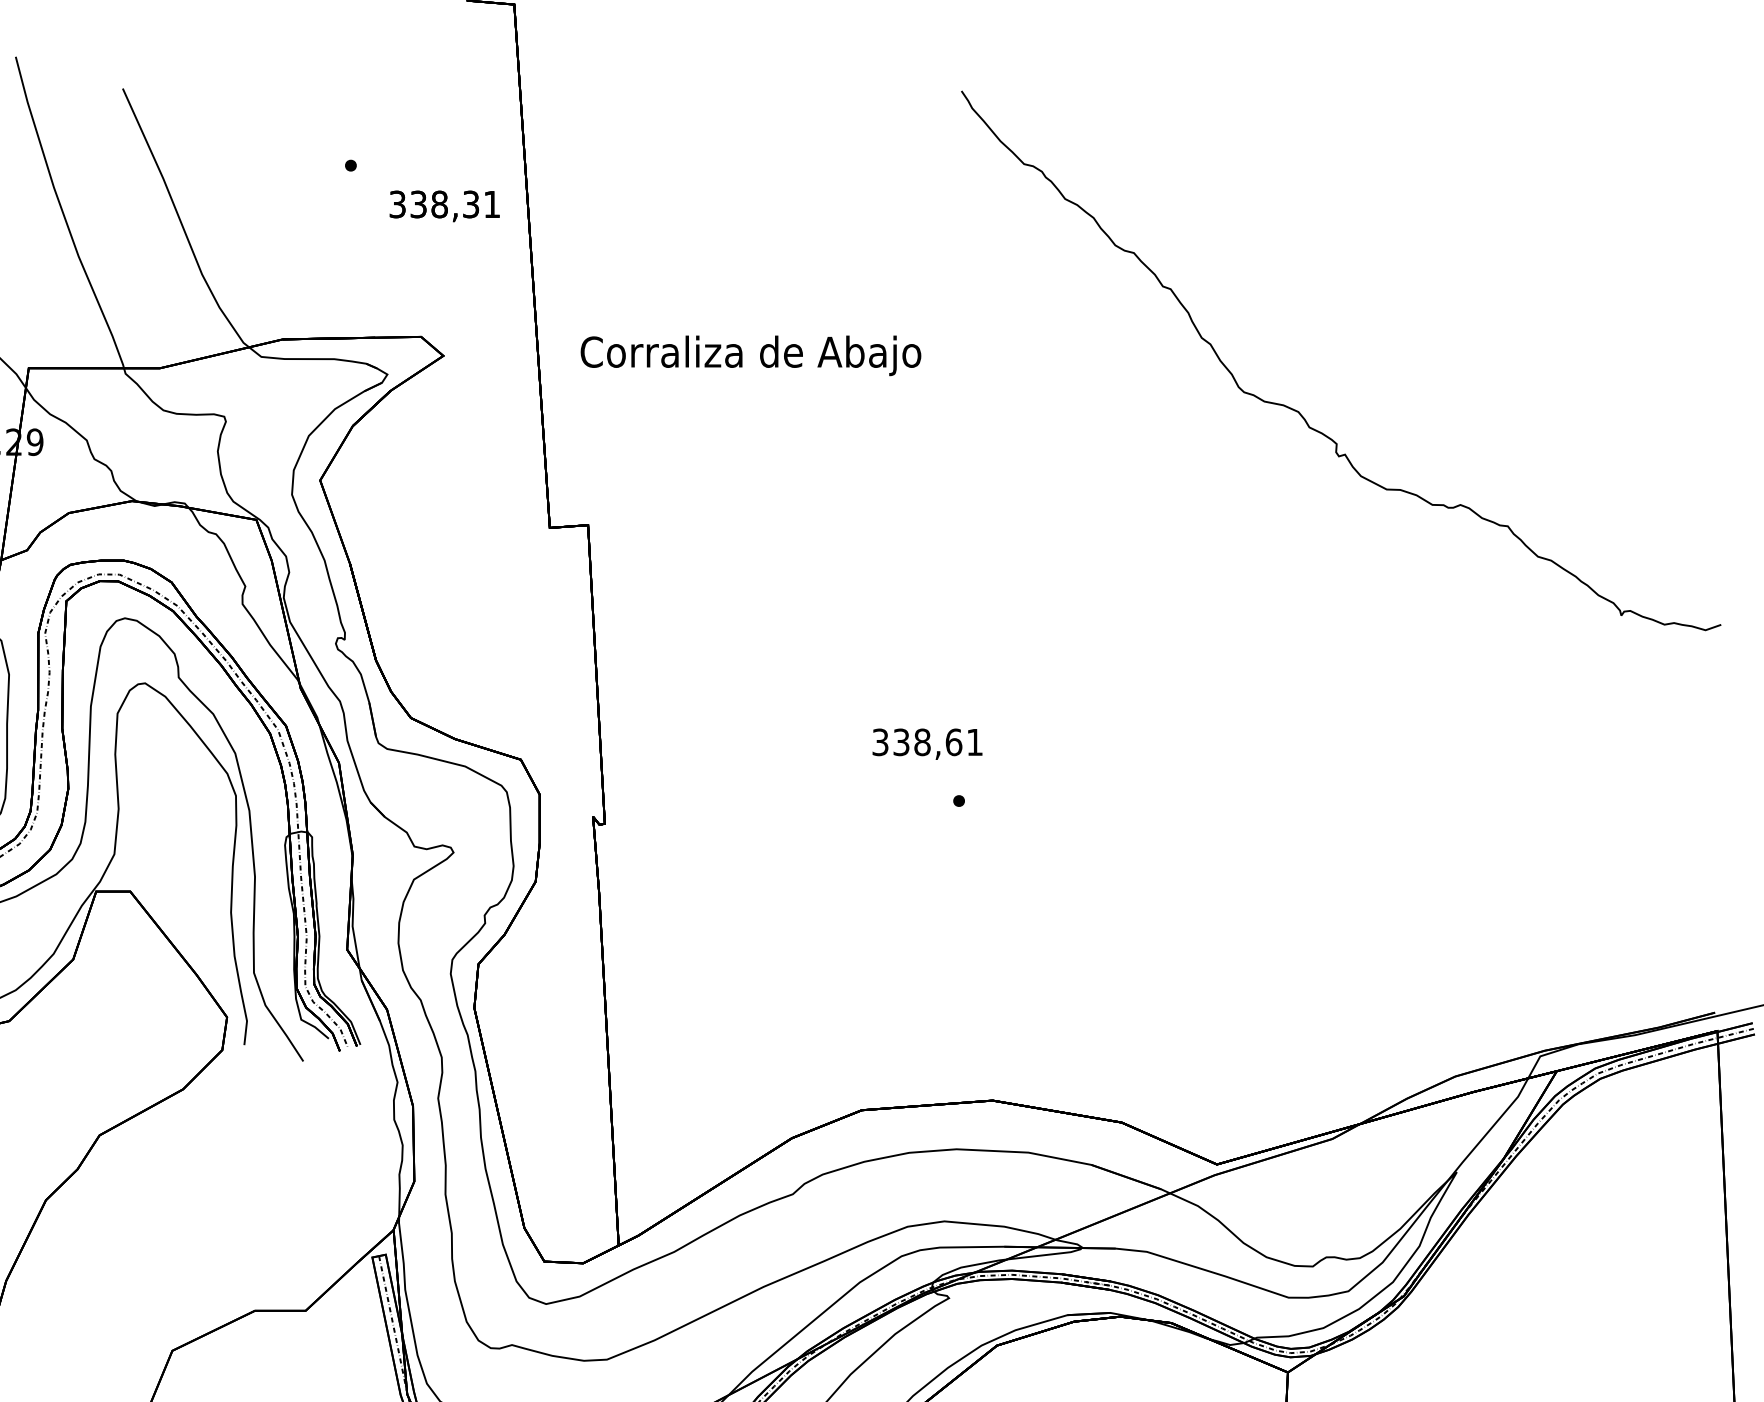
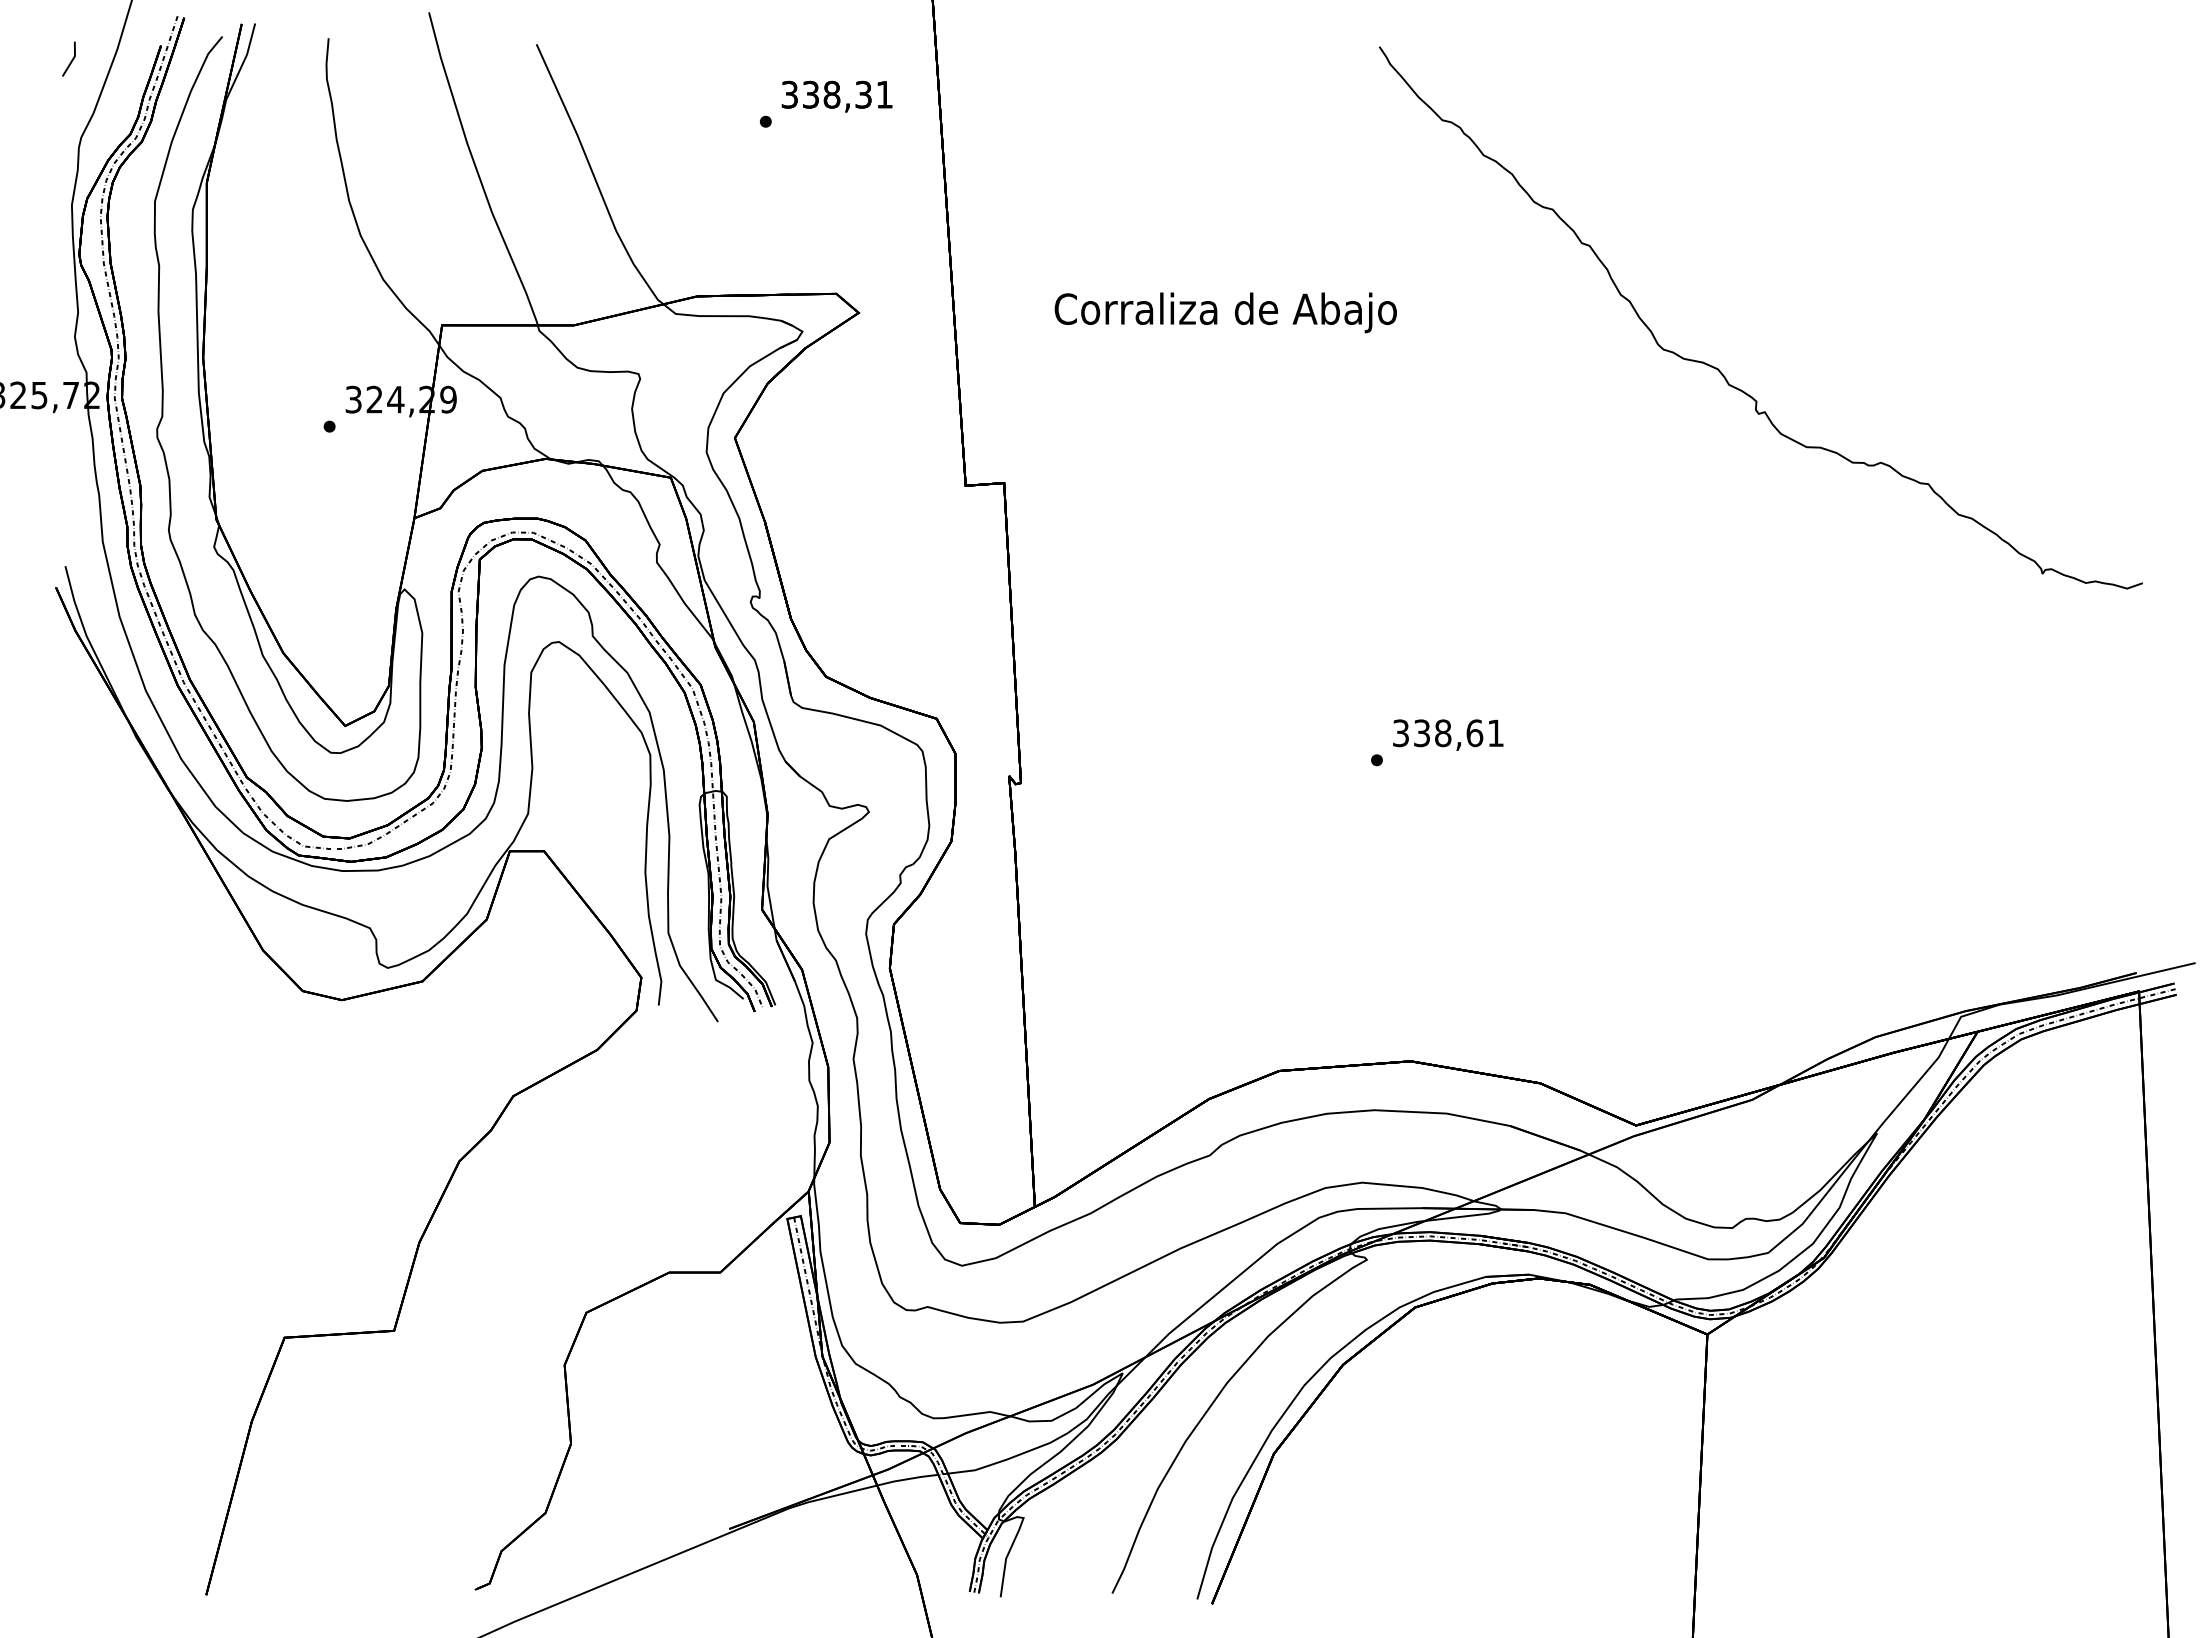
text: (444, 206) -> (836, 96), moved
text: (750, 355) -> (1225, 312), moved
text: (927, 743) -> (1448, 734), moved

